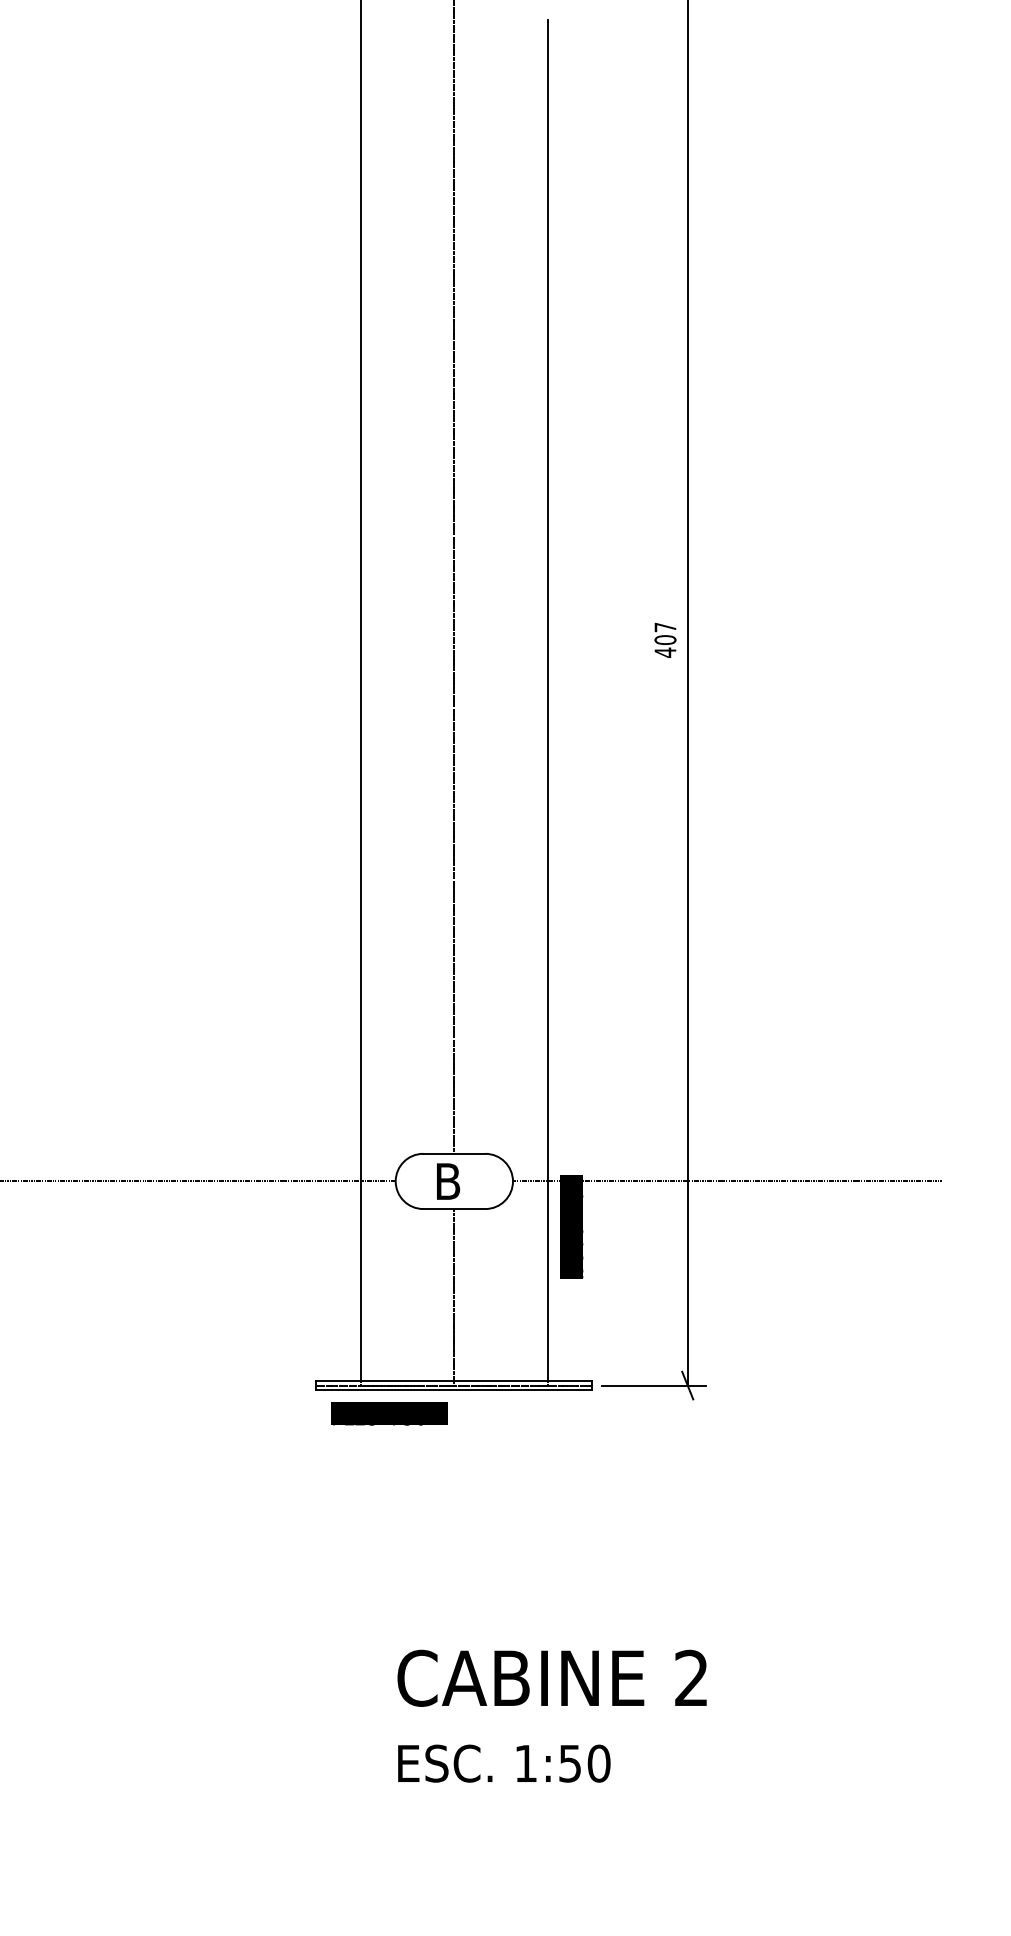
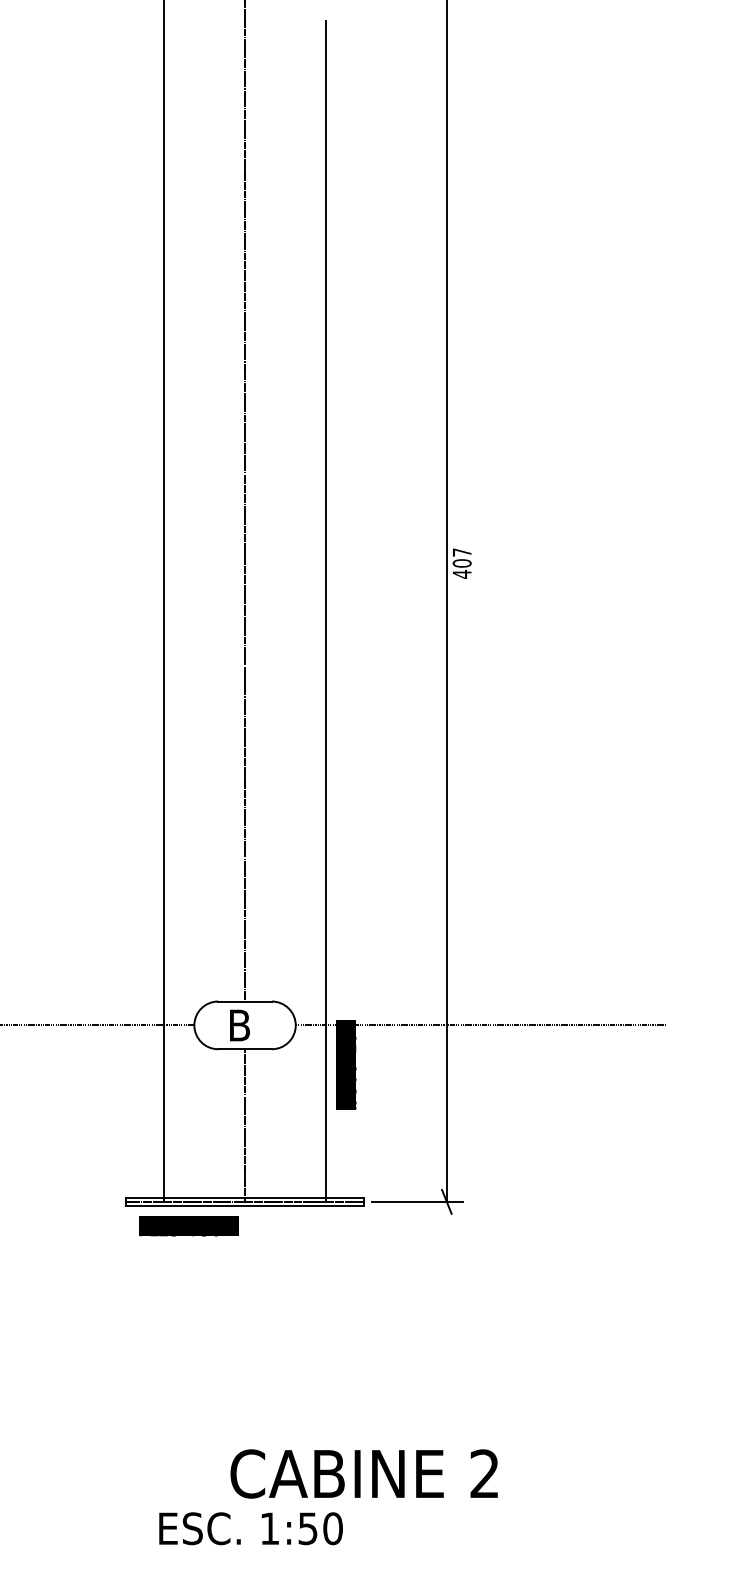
text: (665, 639) -> (462, 562), moved
text: (551, 1677) -> (363, 1473), moved
text: (504, 1763) -> (251, 1528), moved

